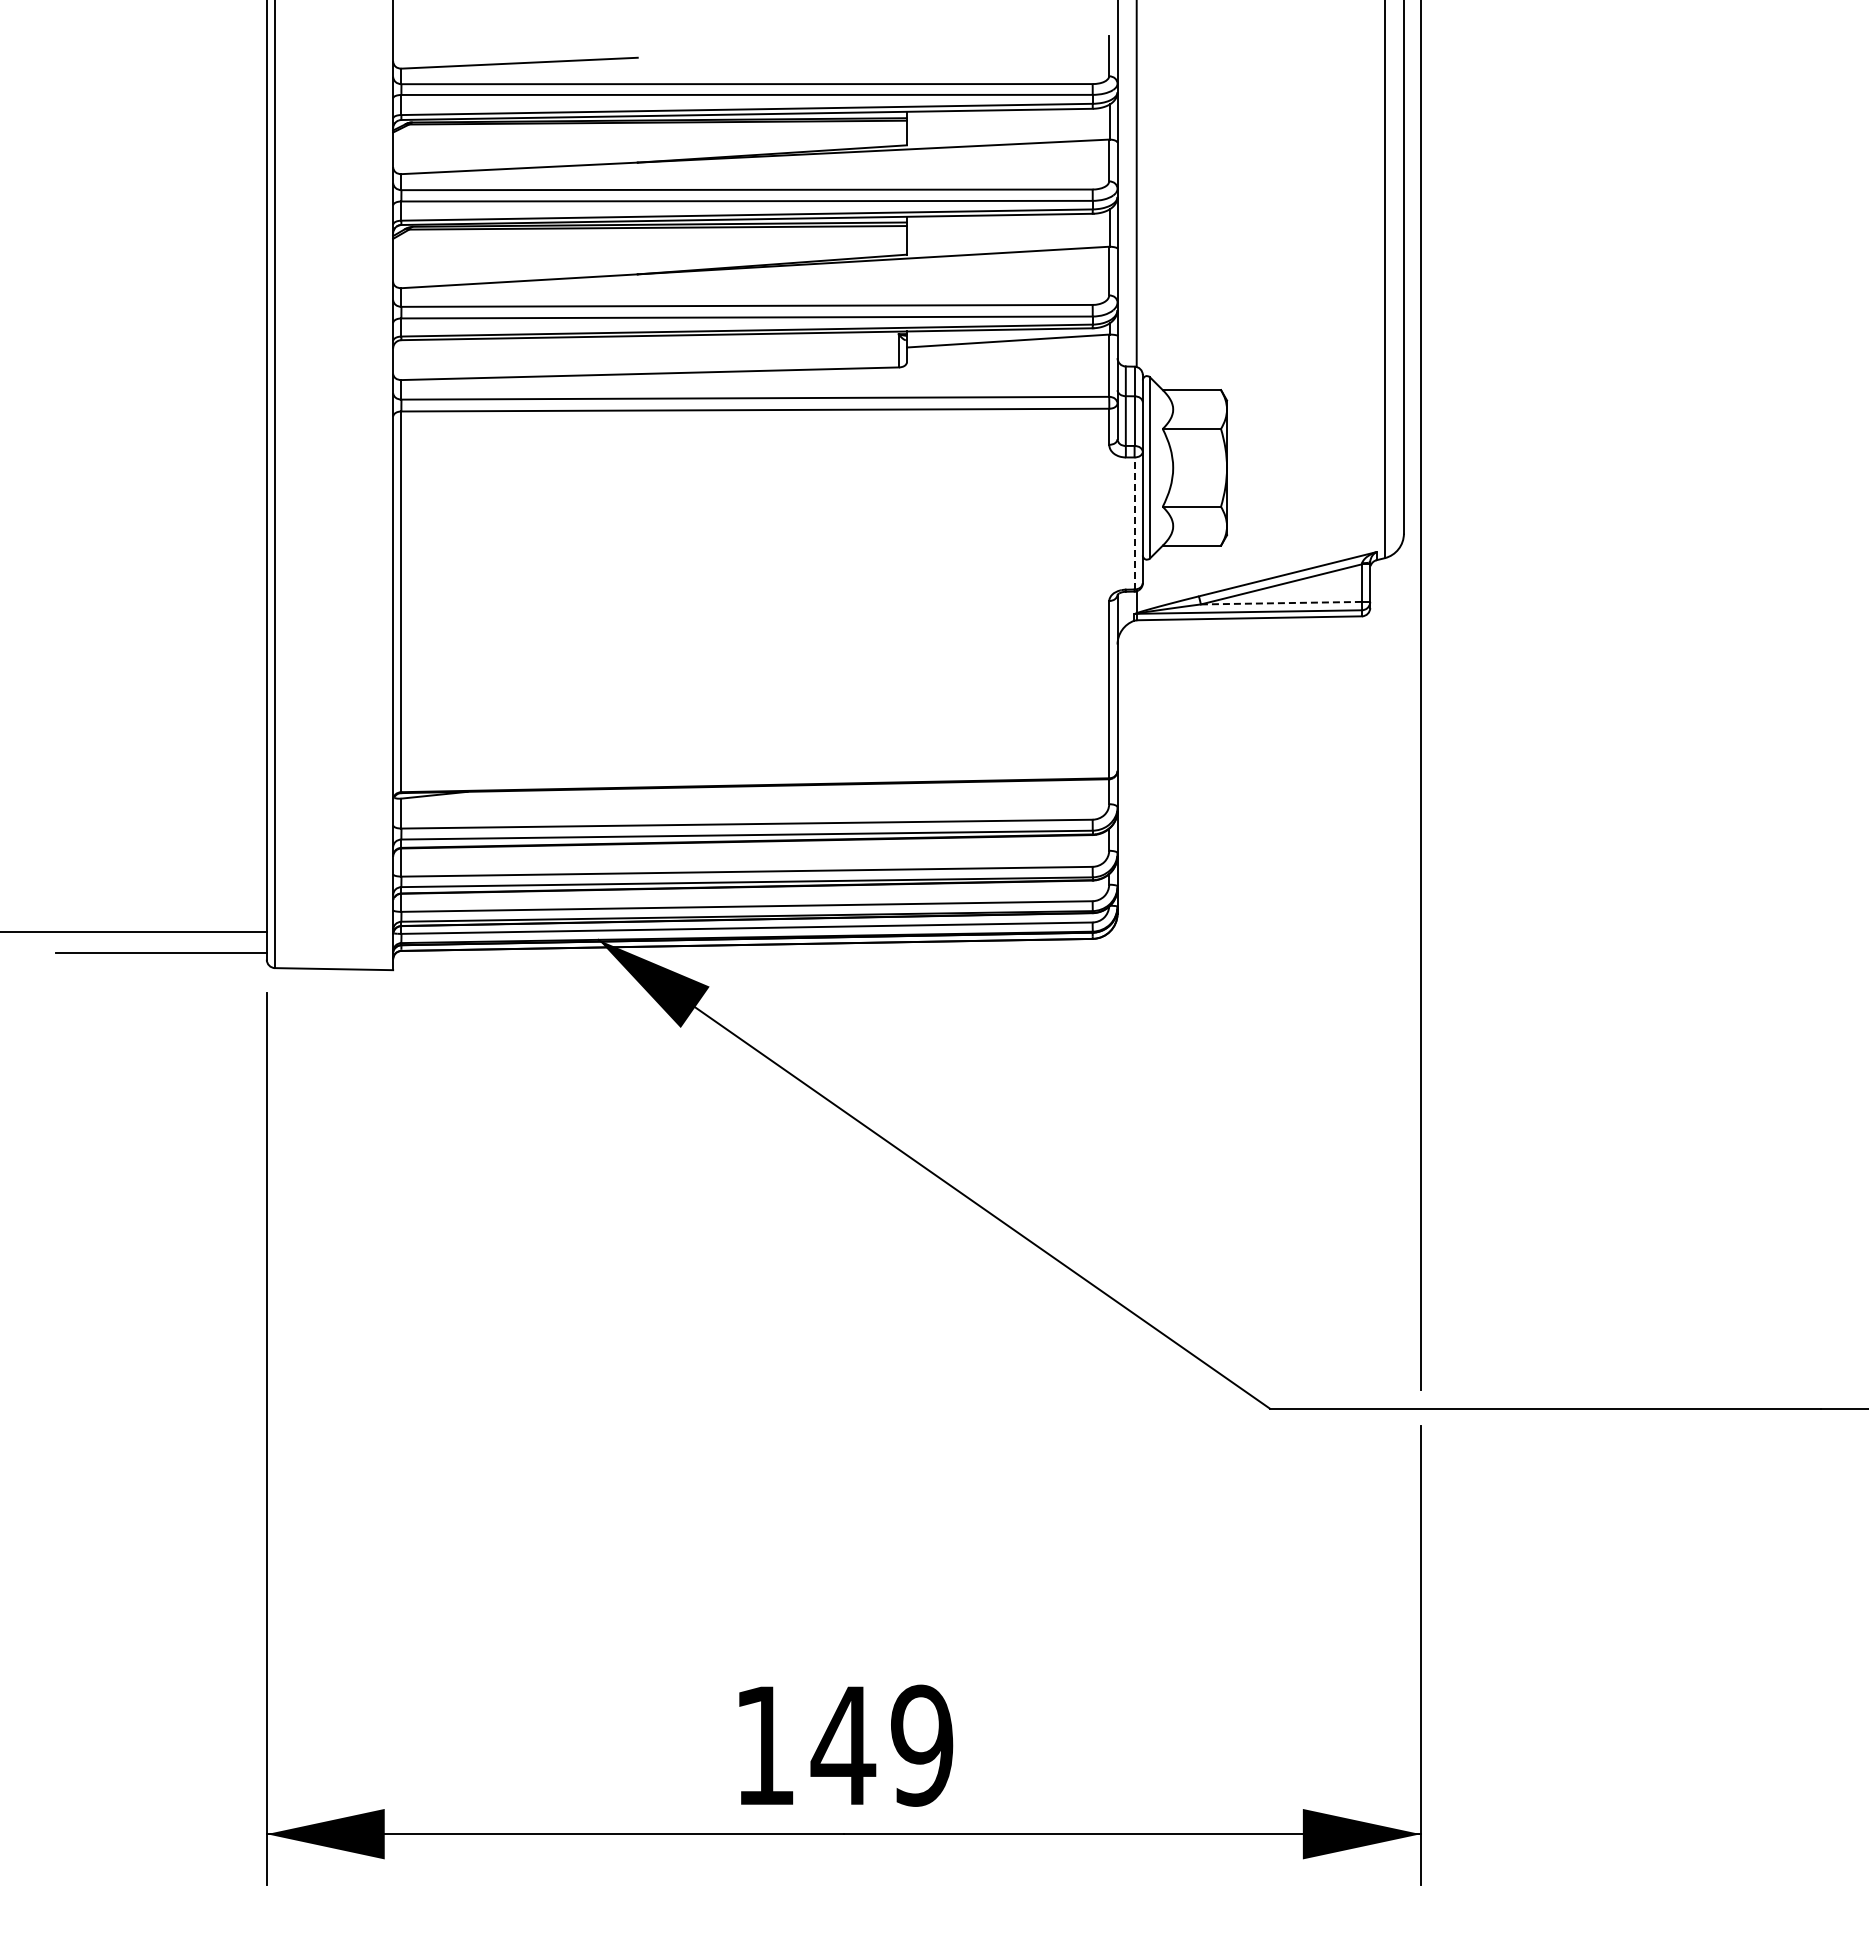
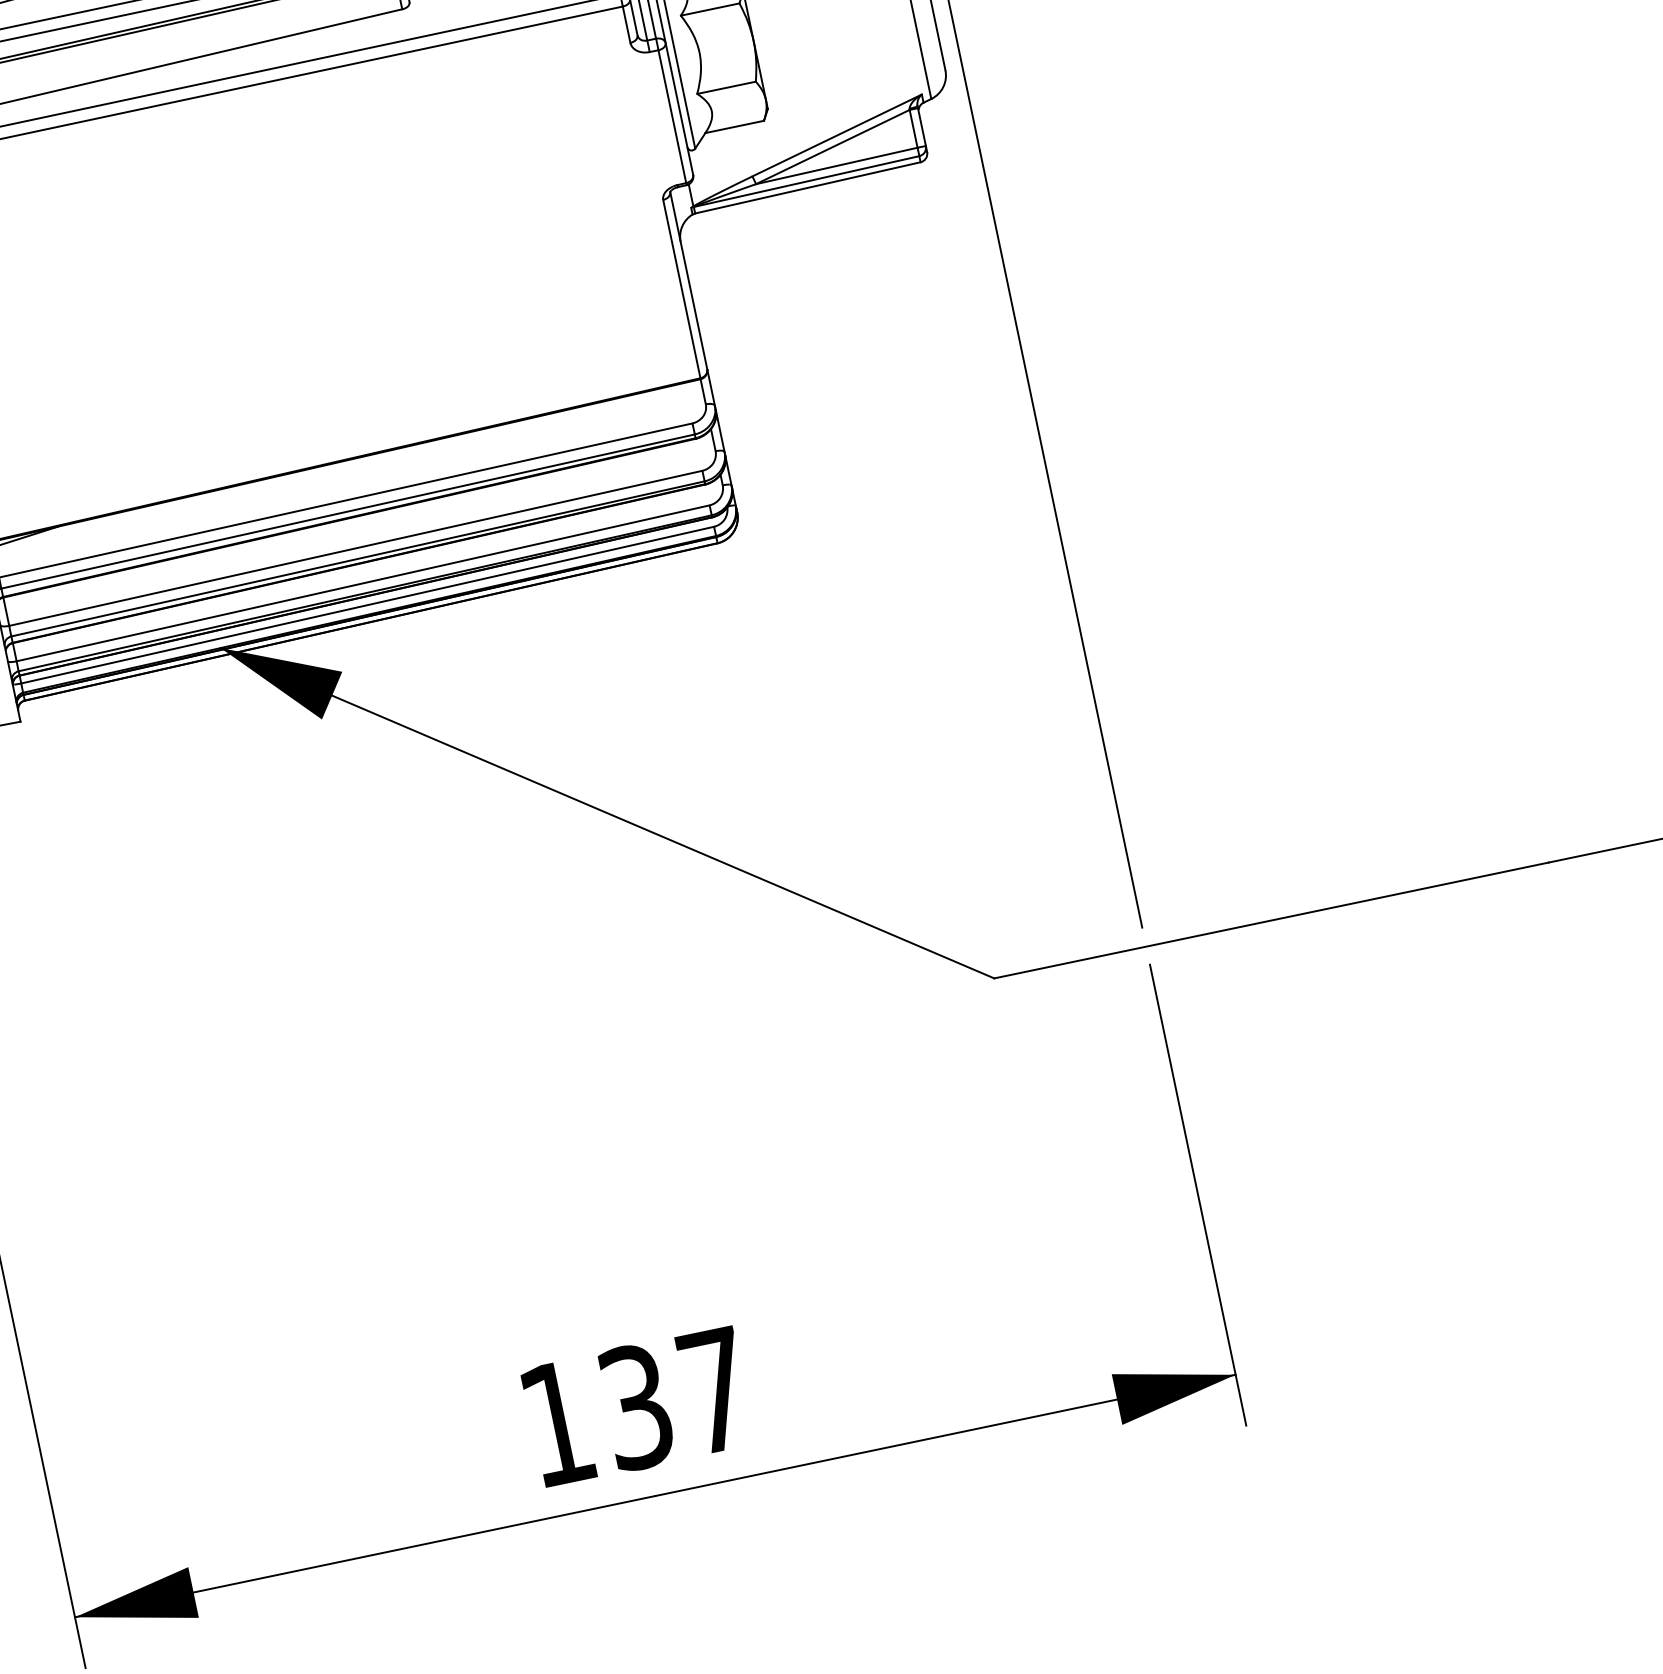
line: (1134, 522) -> (672, 115), dashed -> solid
line: (1281, 603) -> (836, 166), dashed -> solid
text: (881, 1745) -> (674, 1398), 149 -> 137

